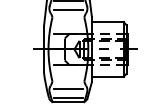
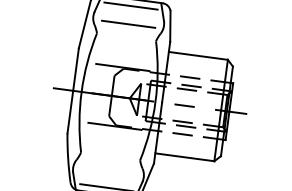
line: (68, 88) -> (109, 169), removed

